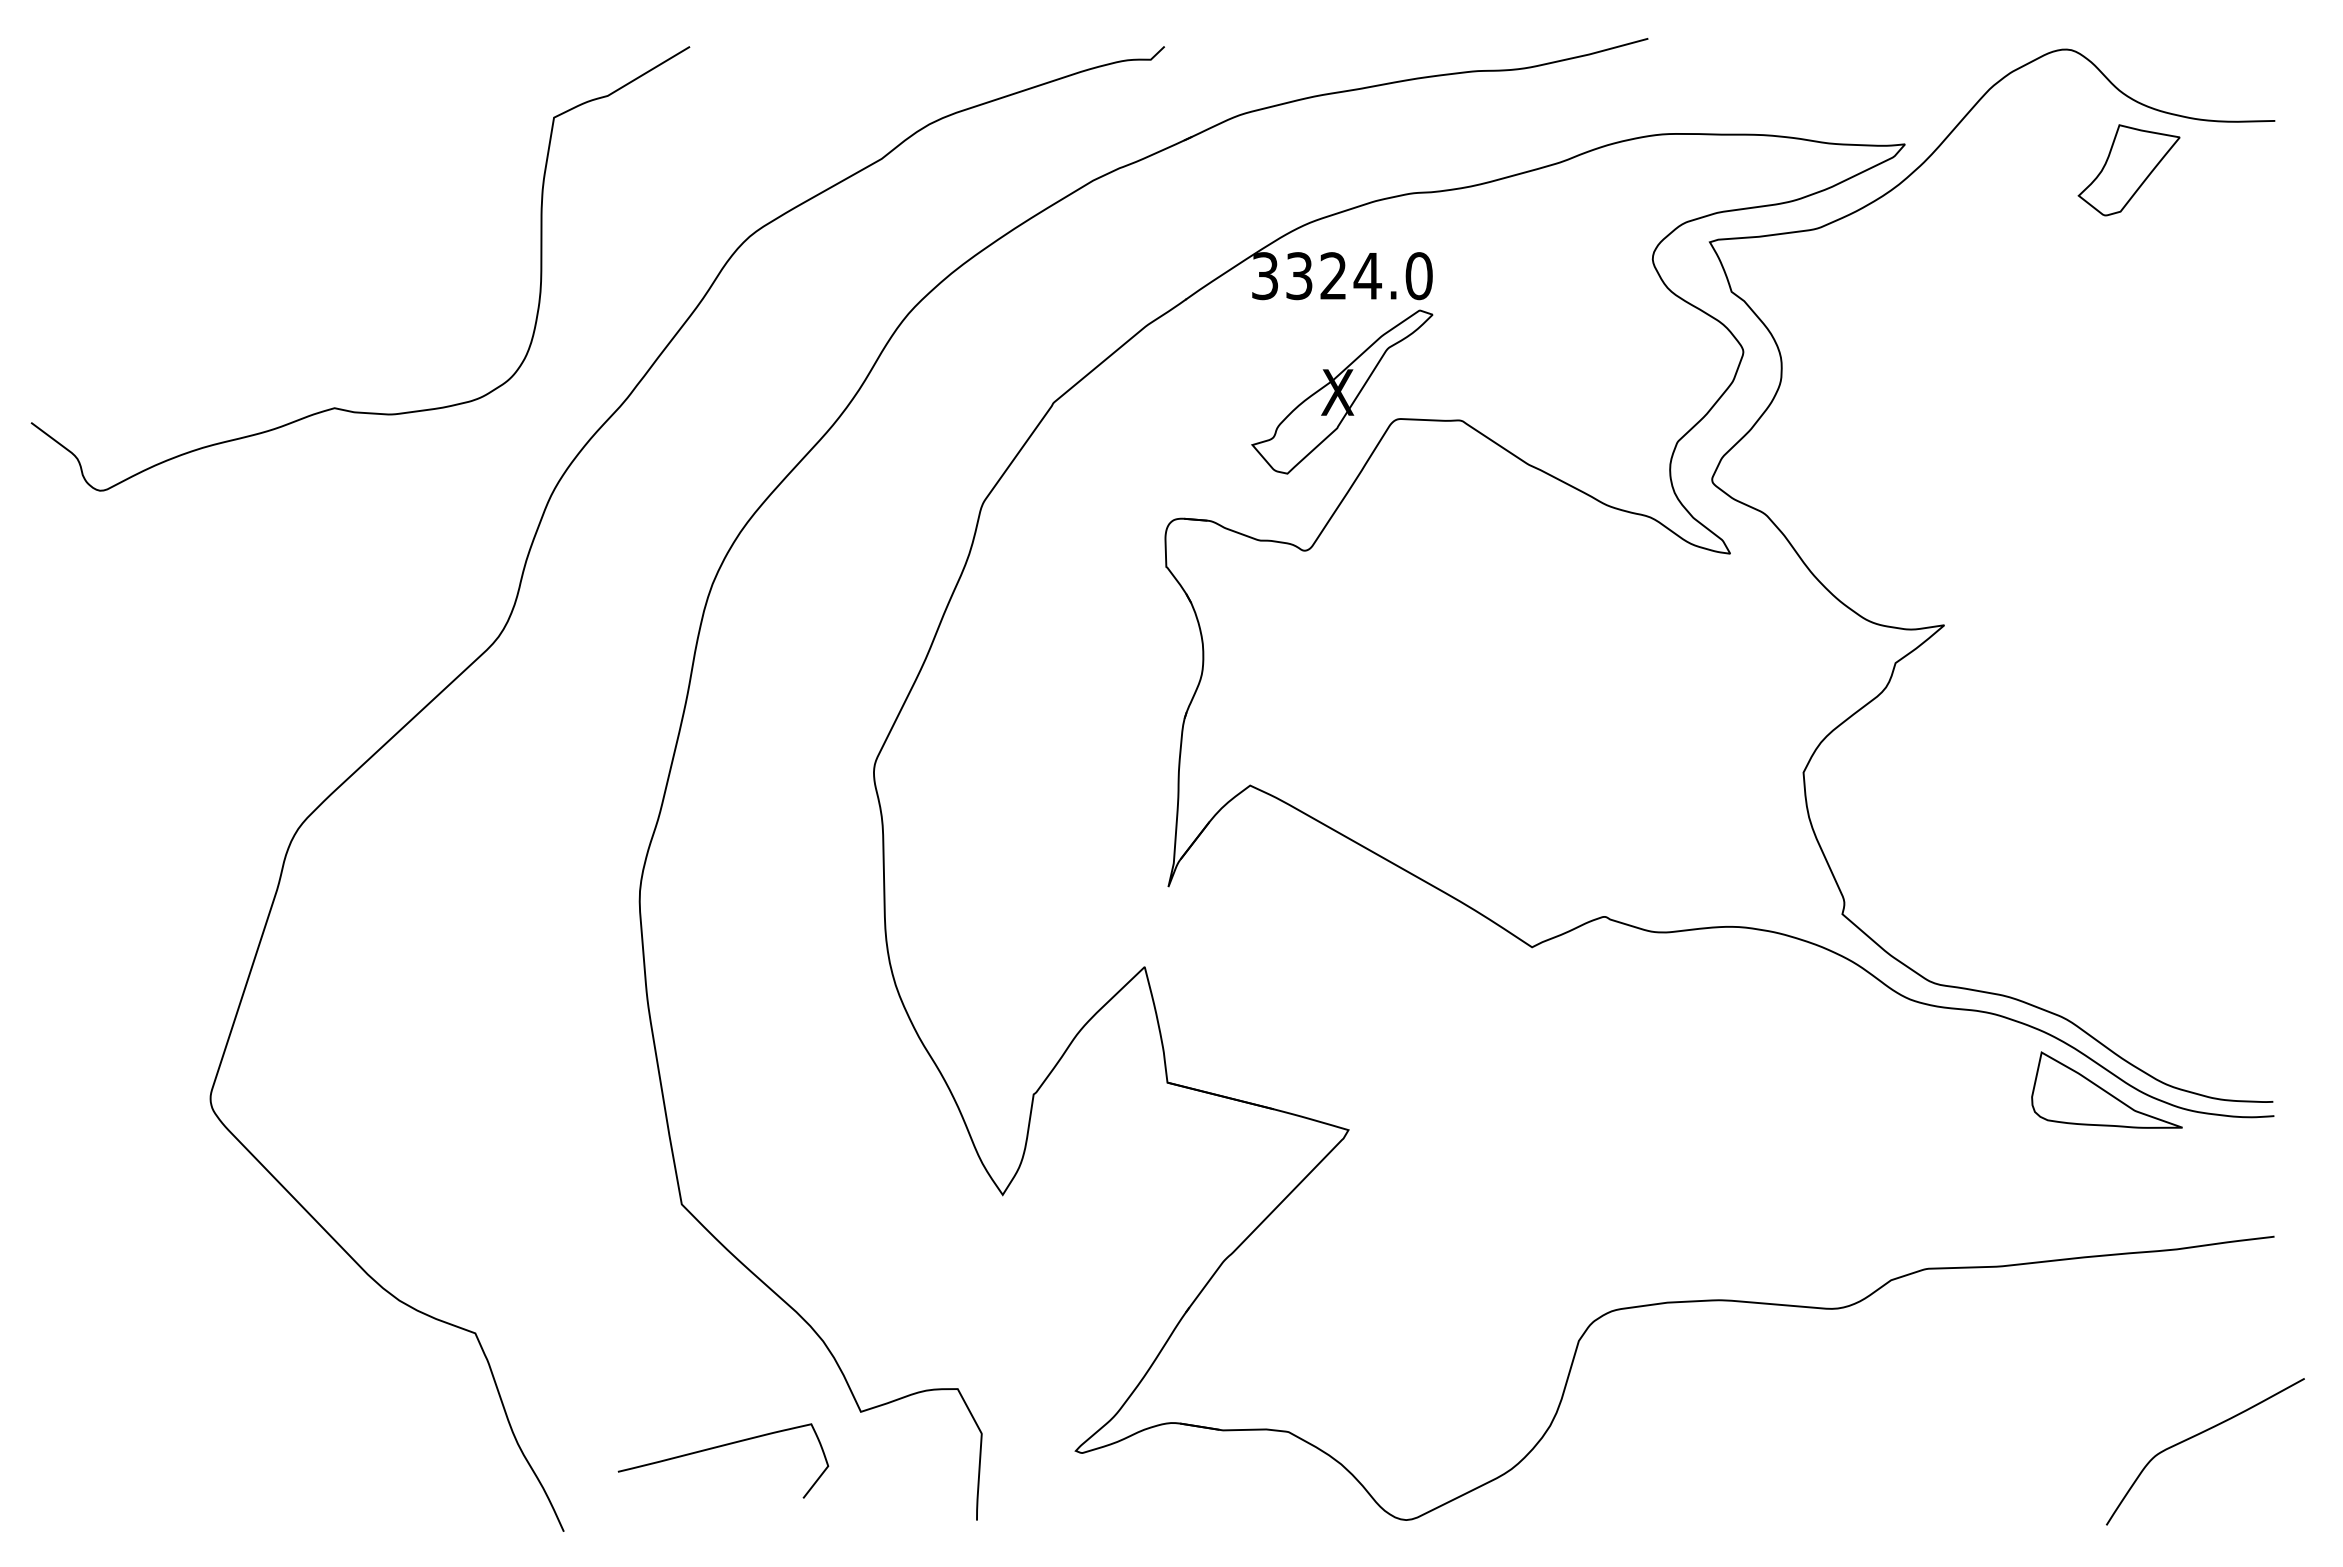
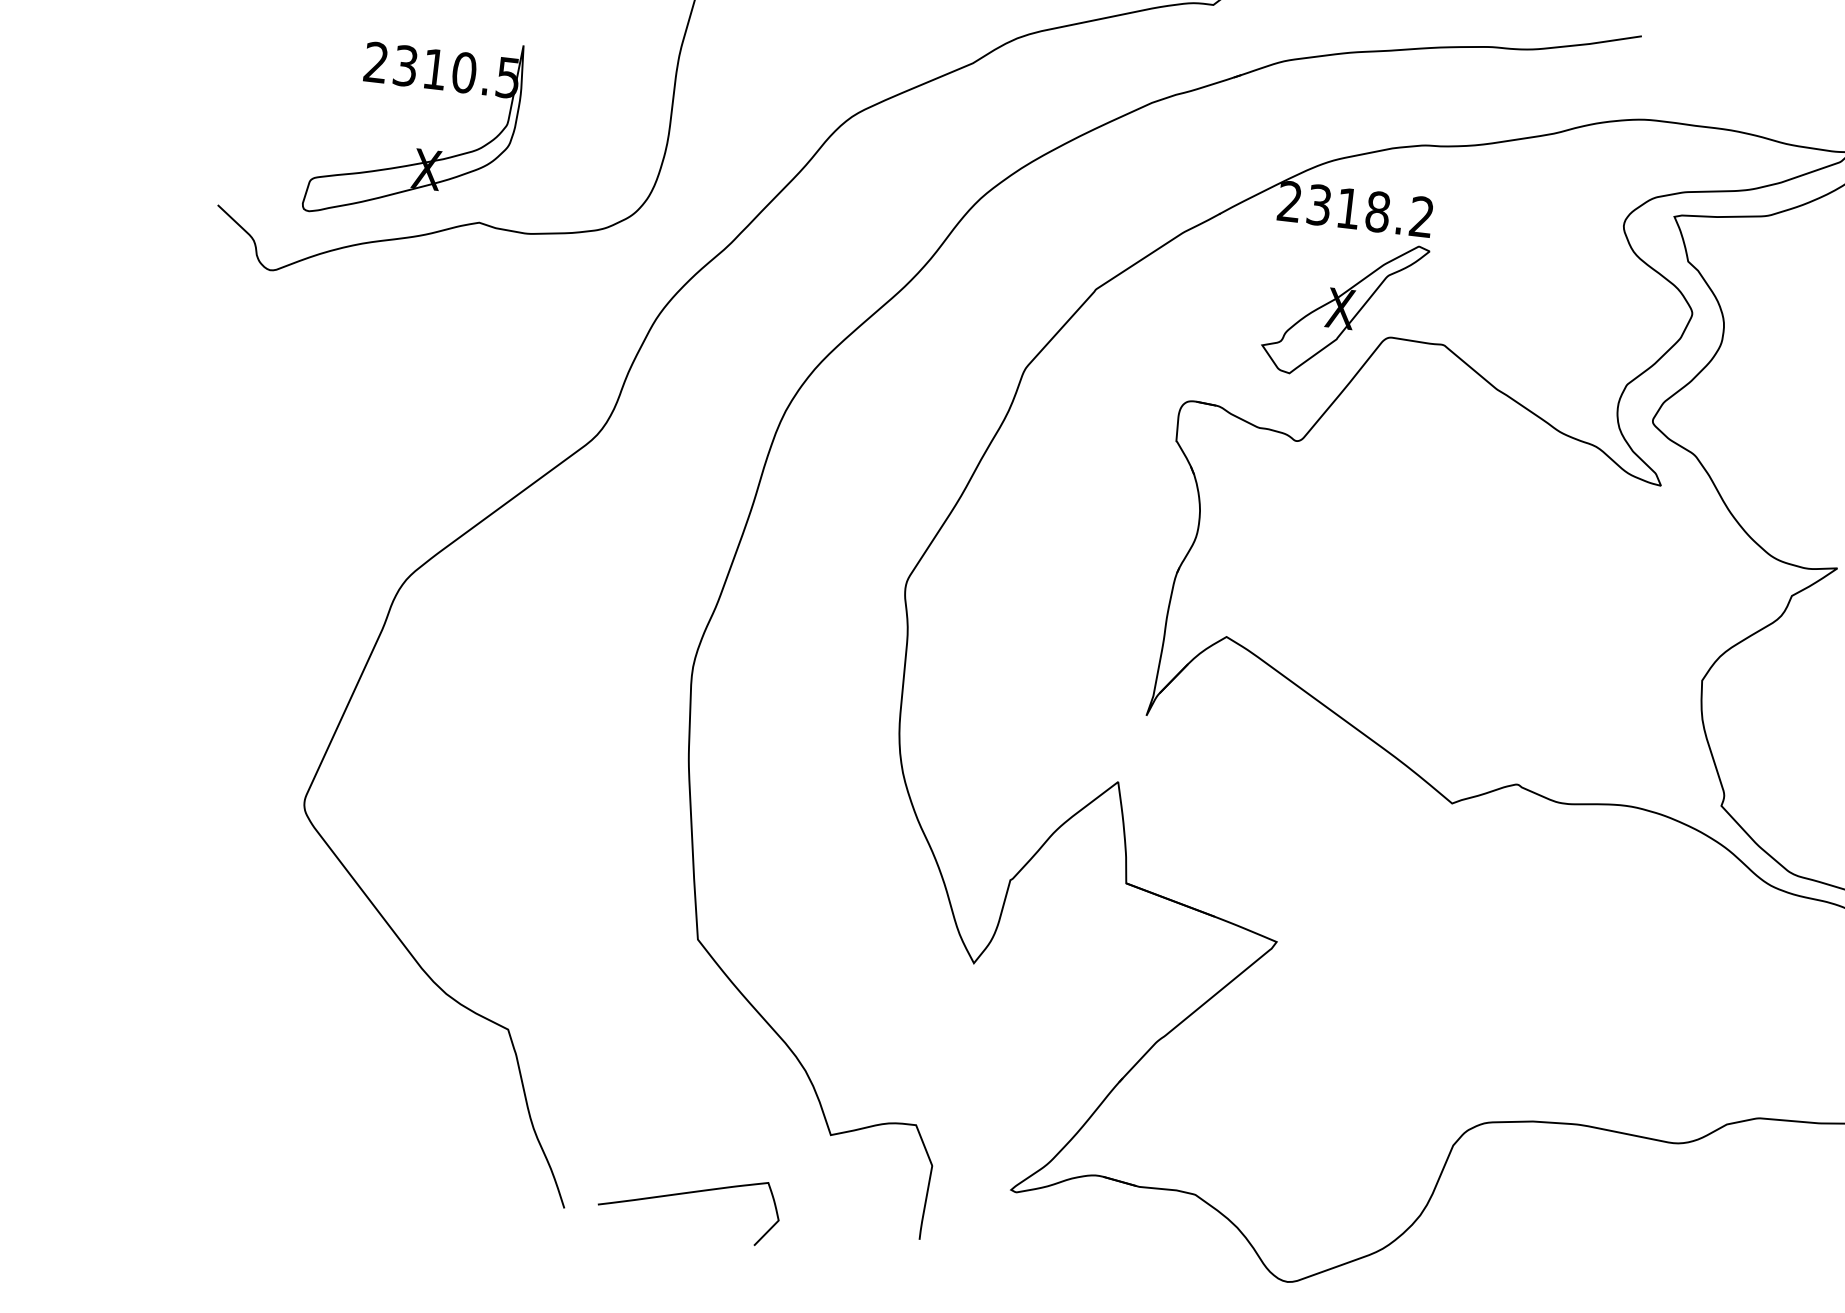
text: (1342, 276) -> (1356, 209), 3324.0 -> 2318.2
part: (253, 330) -> (417, 148), added
curve: (720, 1447) -> (688, 1193), moved

